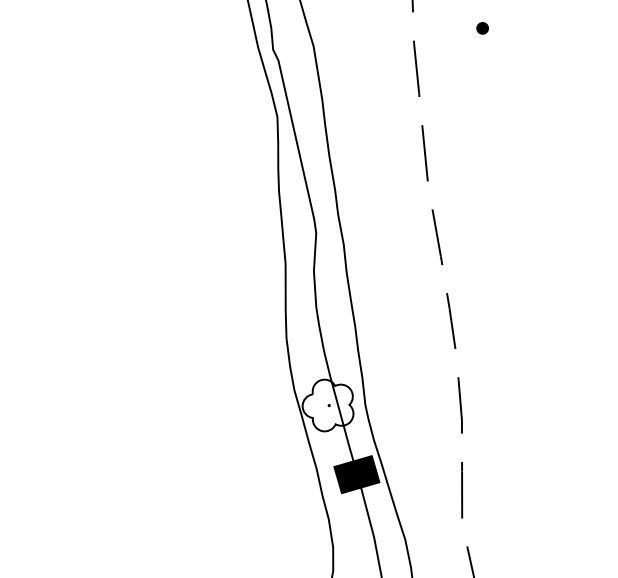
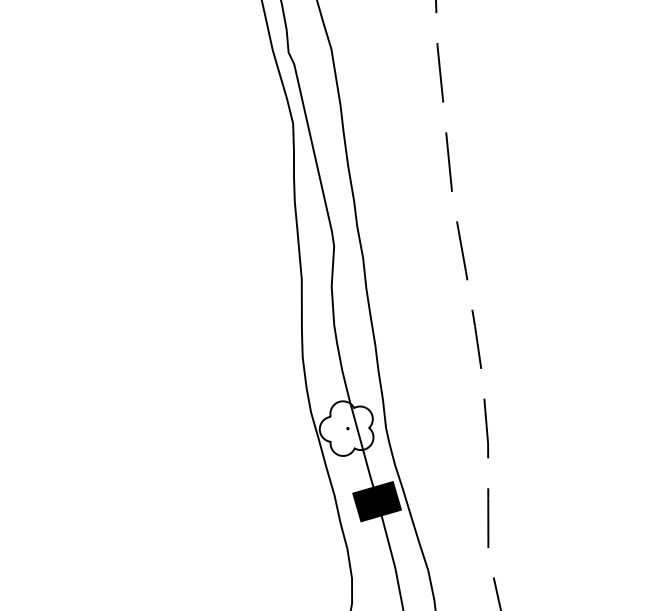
part: (482, 27) -> (509, 29), removed

